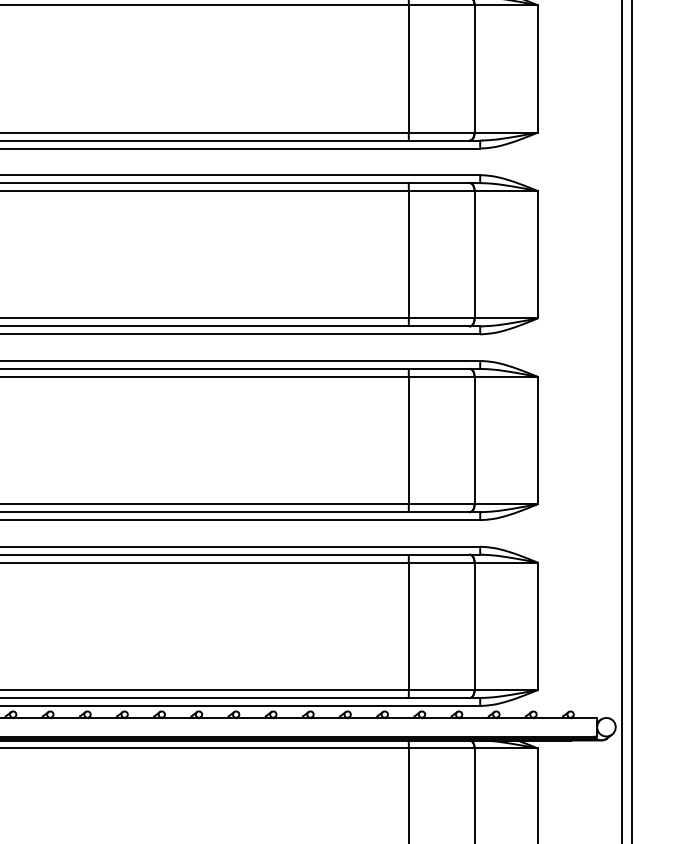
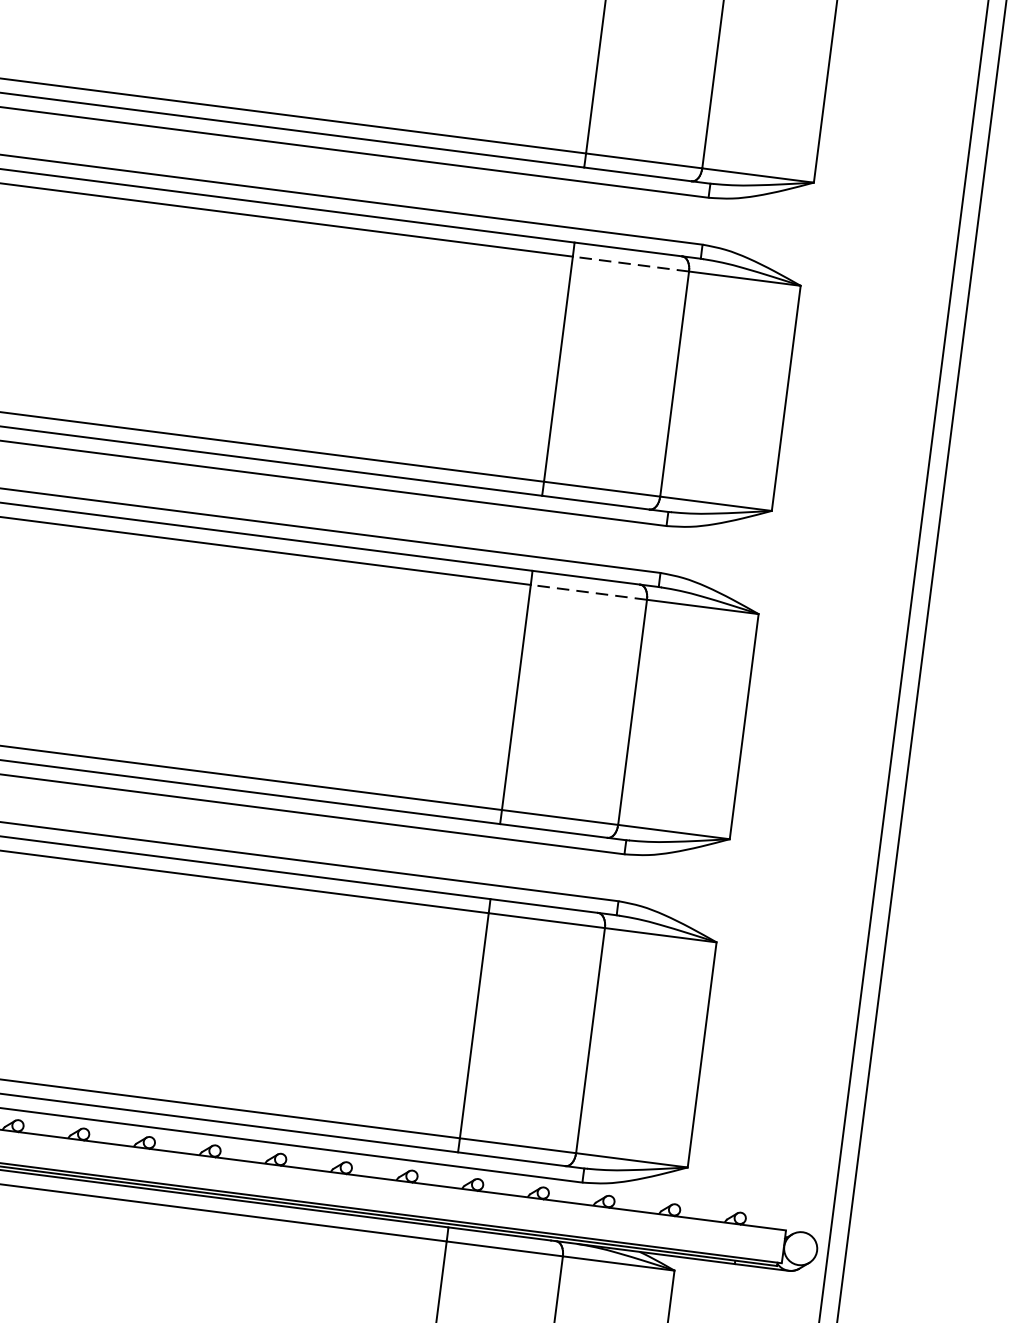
line: (441, 191) -> (630, 264), solid -> dashed
line: (441, 376) -> (588, 591), solid -> dashed

